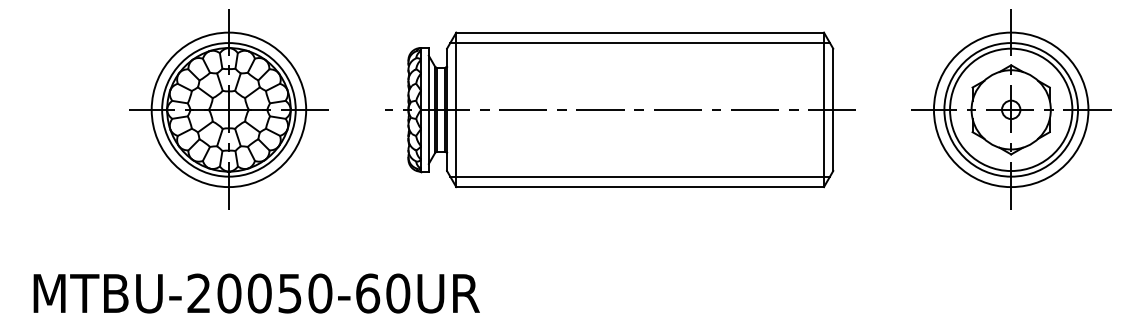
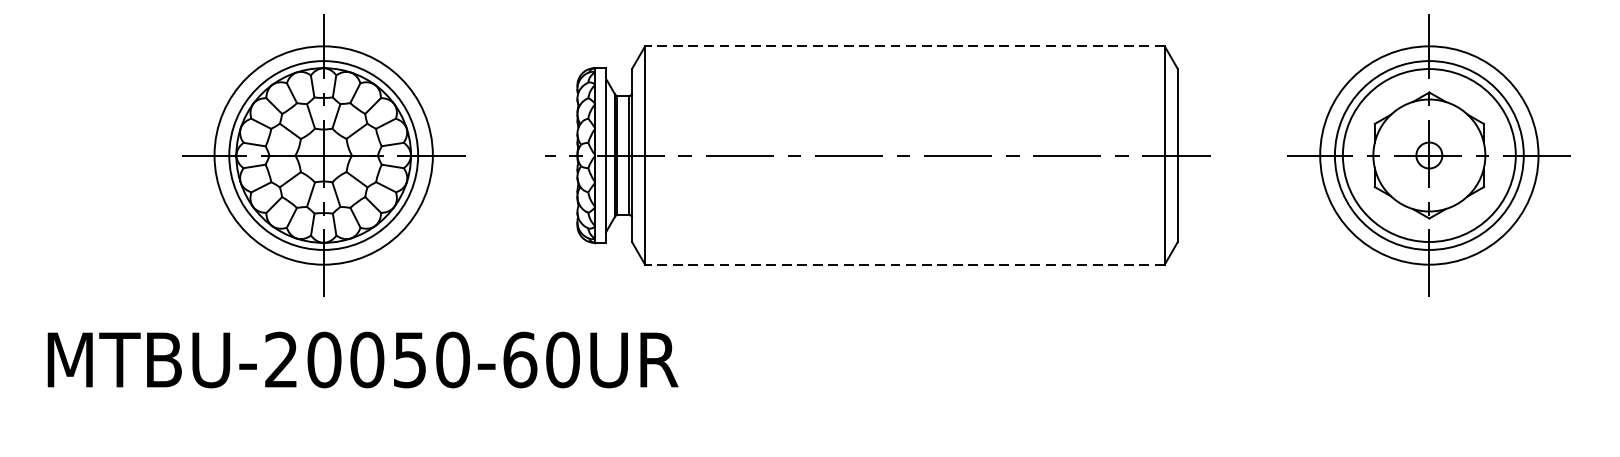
line: (640, 32) -> (905, 46), solid -> dashed
line: (640, 43) -> (905, 61), removed
line: (640, 176) -> (905, 249), removed
line: (640, 187) -> (905, 265), solid -> dashed
text: (256, 293) -> (362, 359), moved

